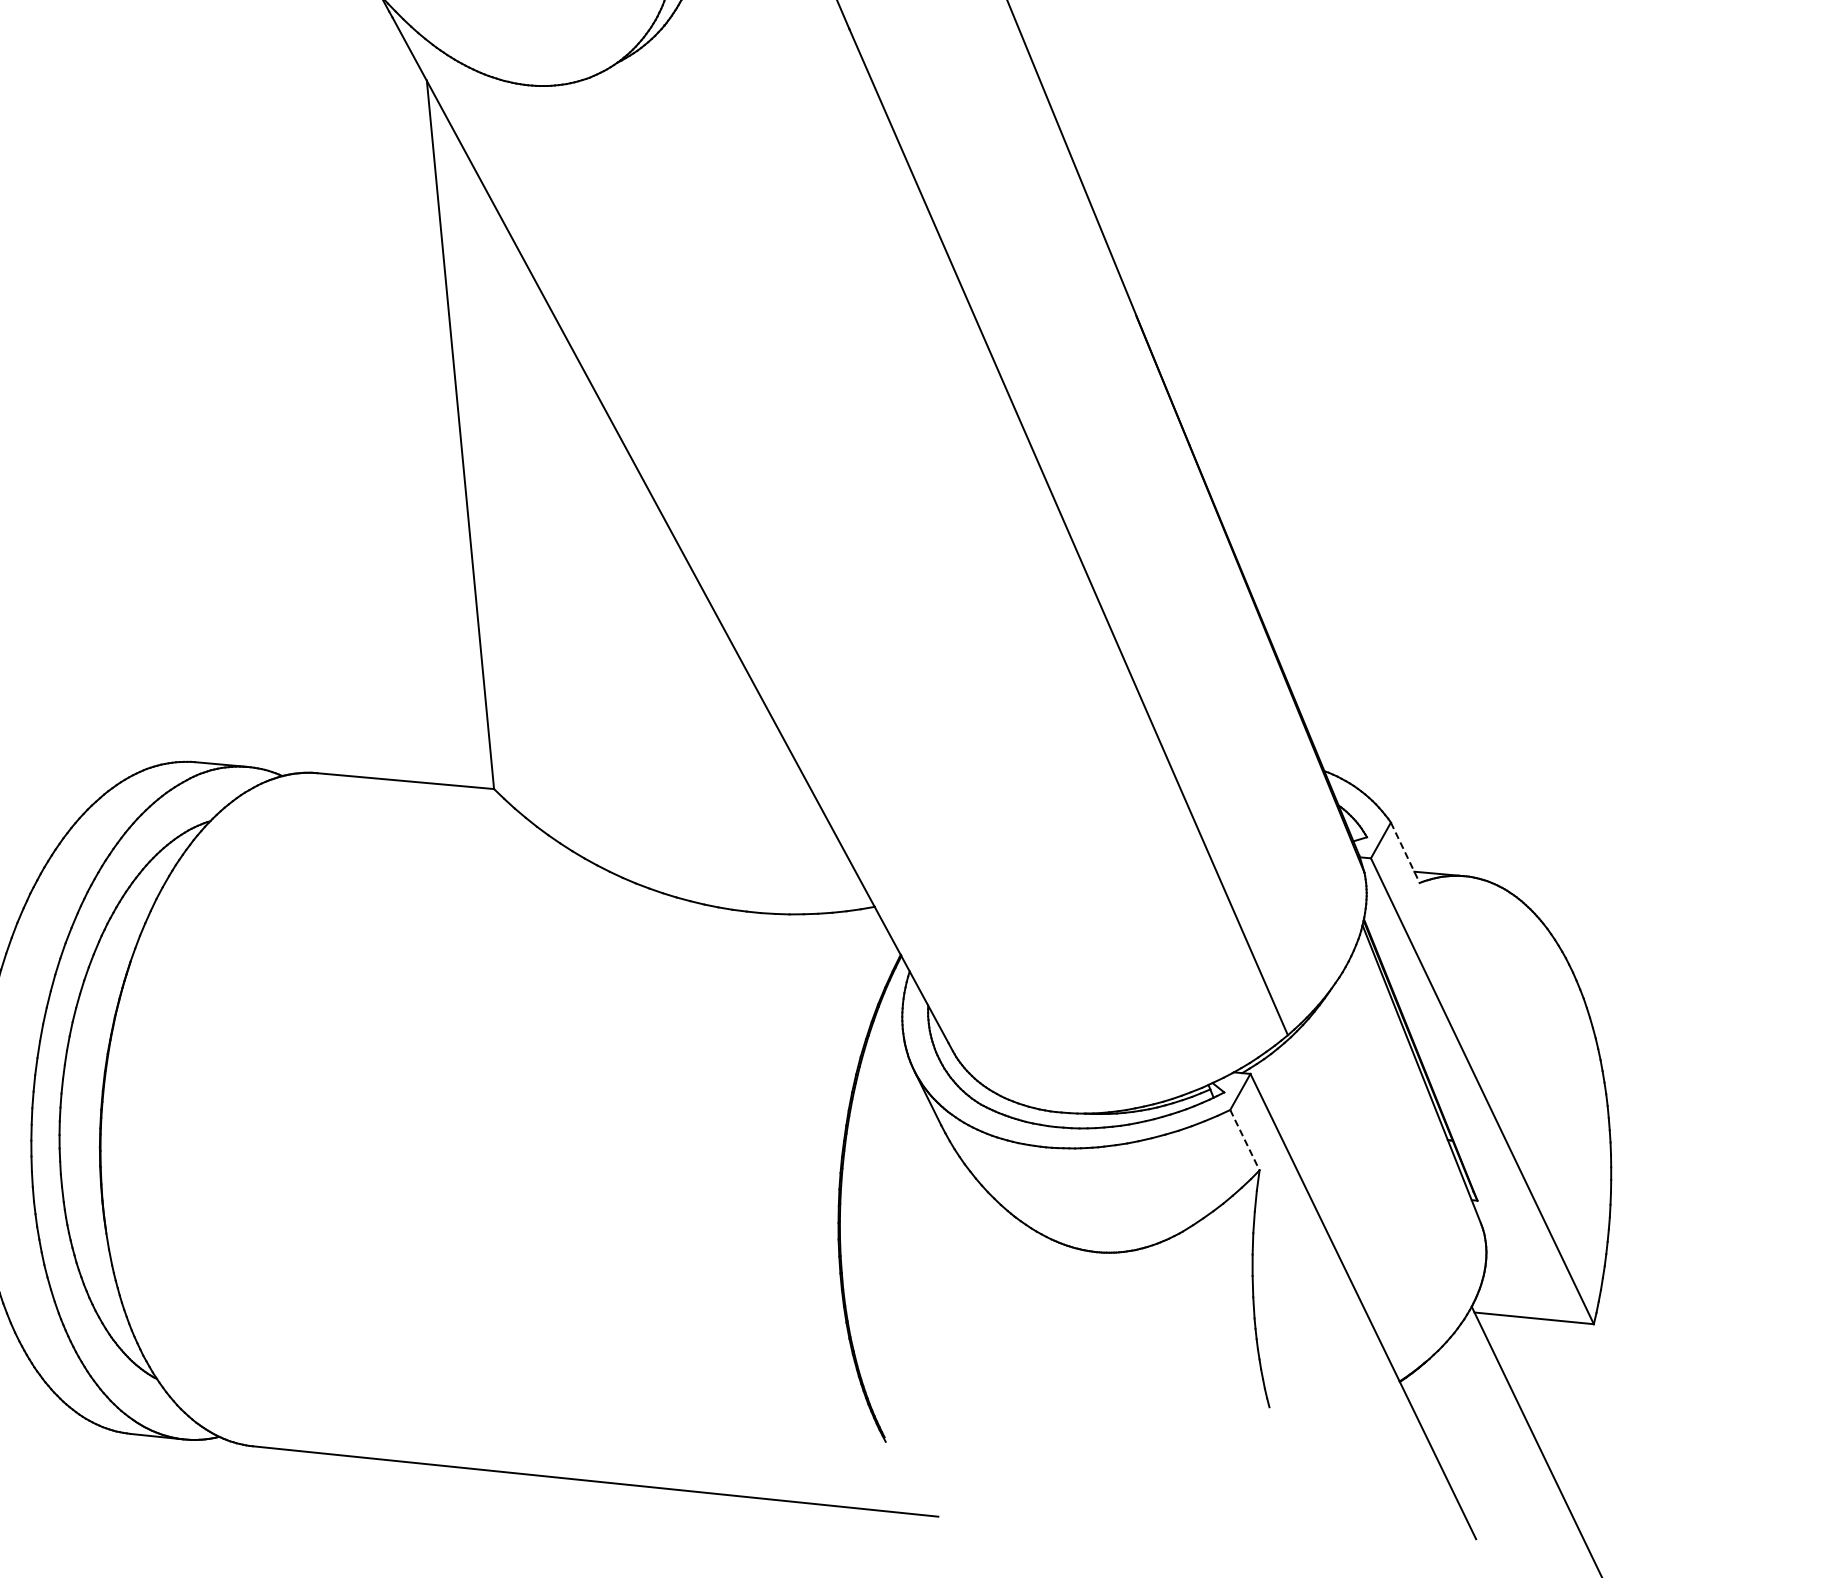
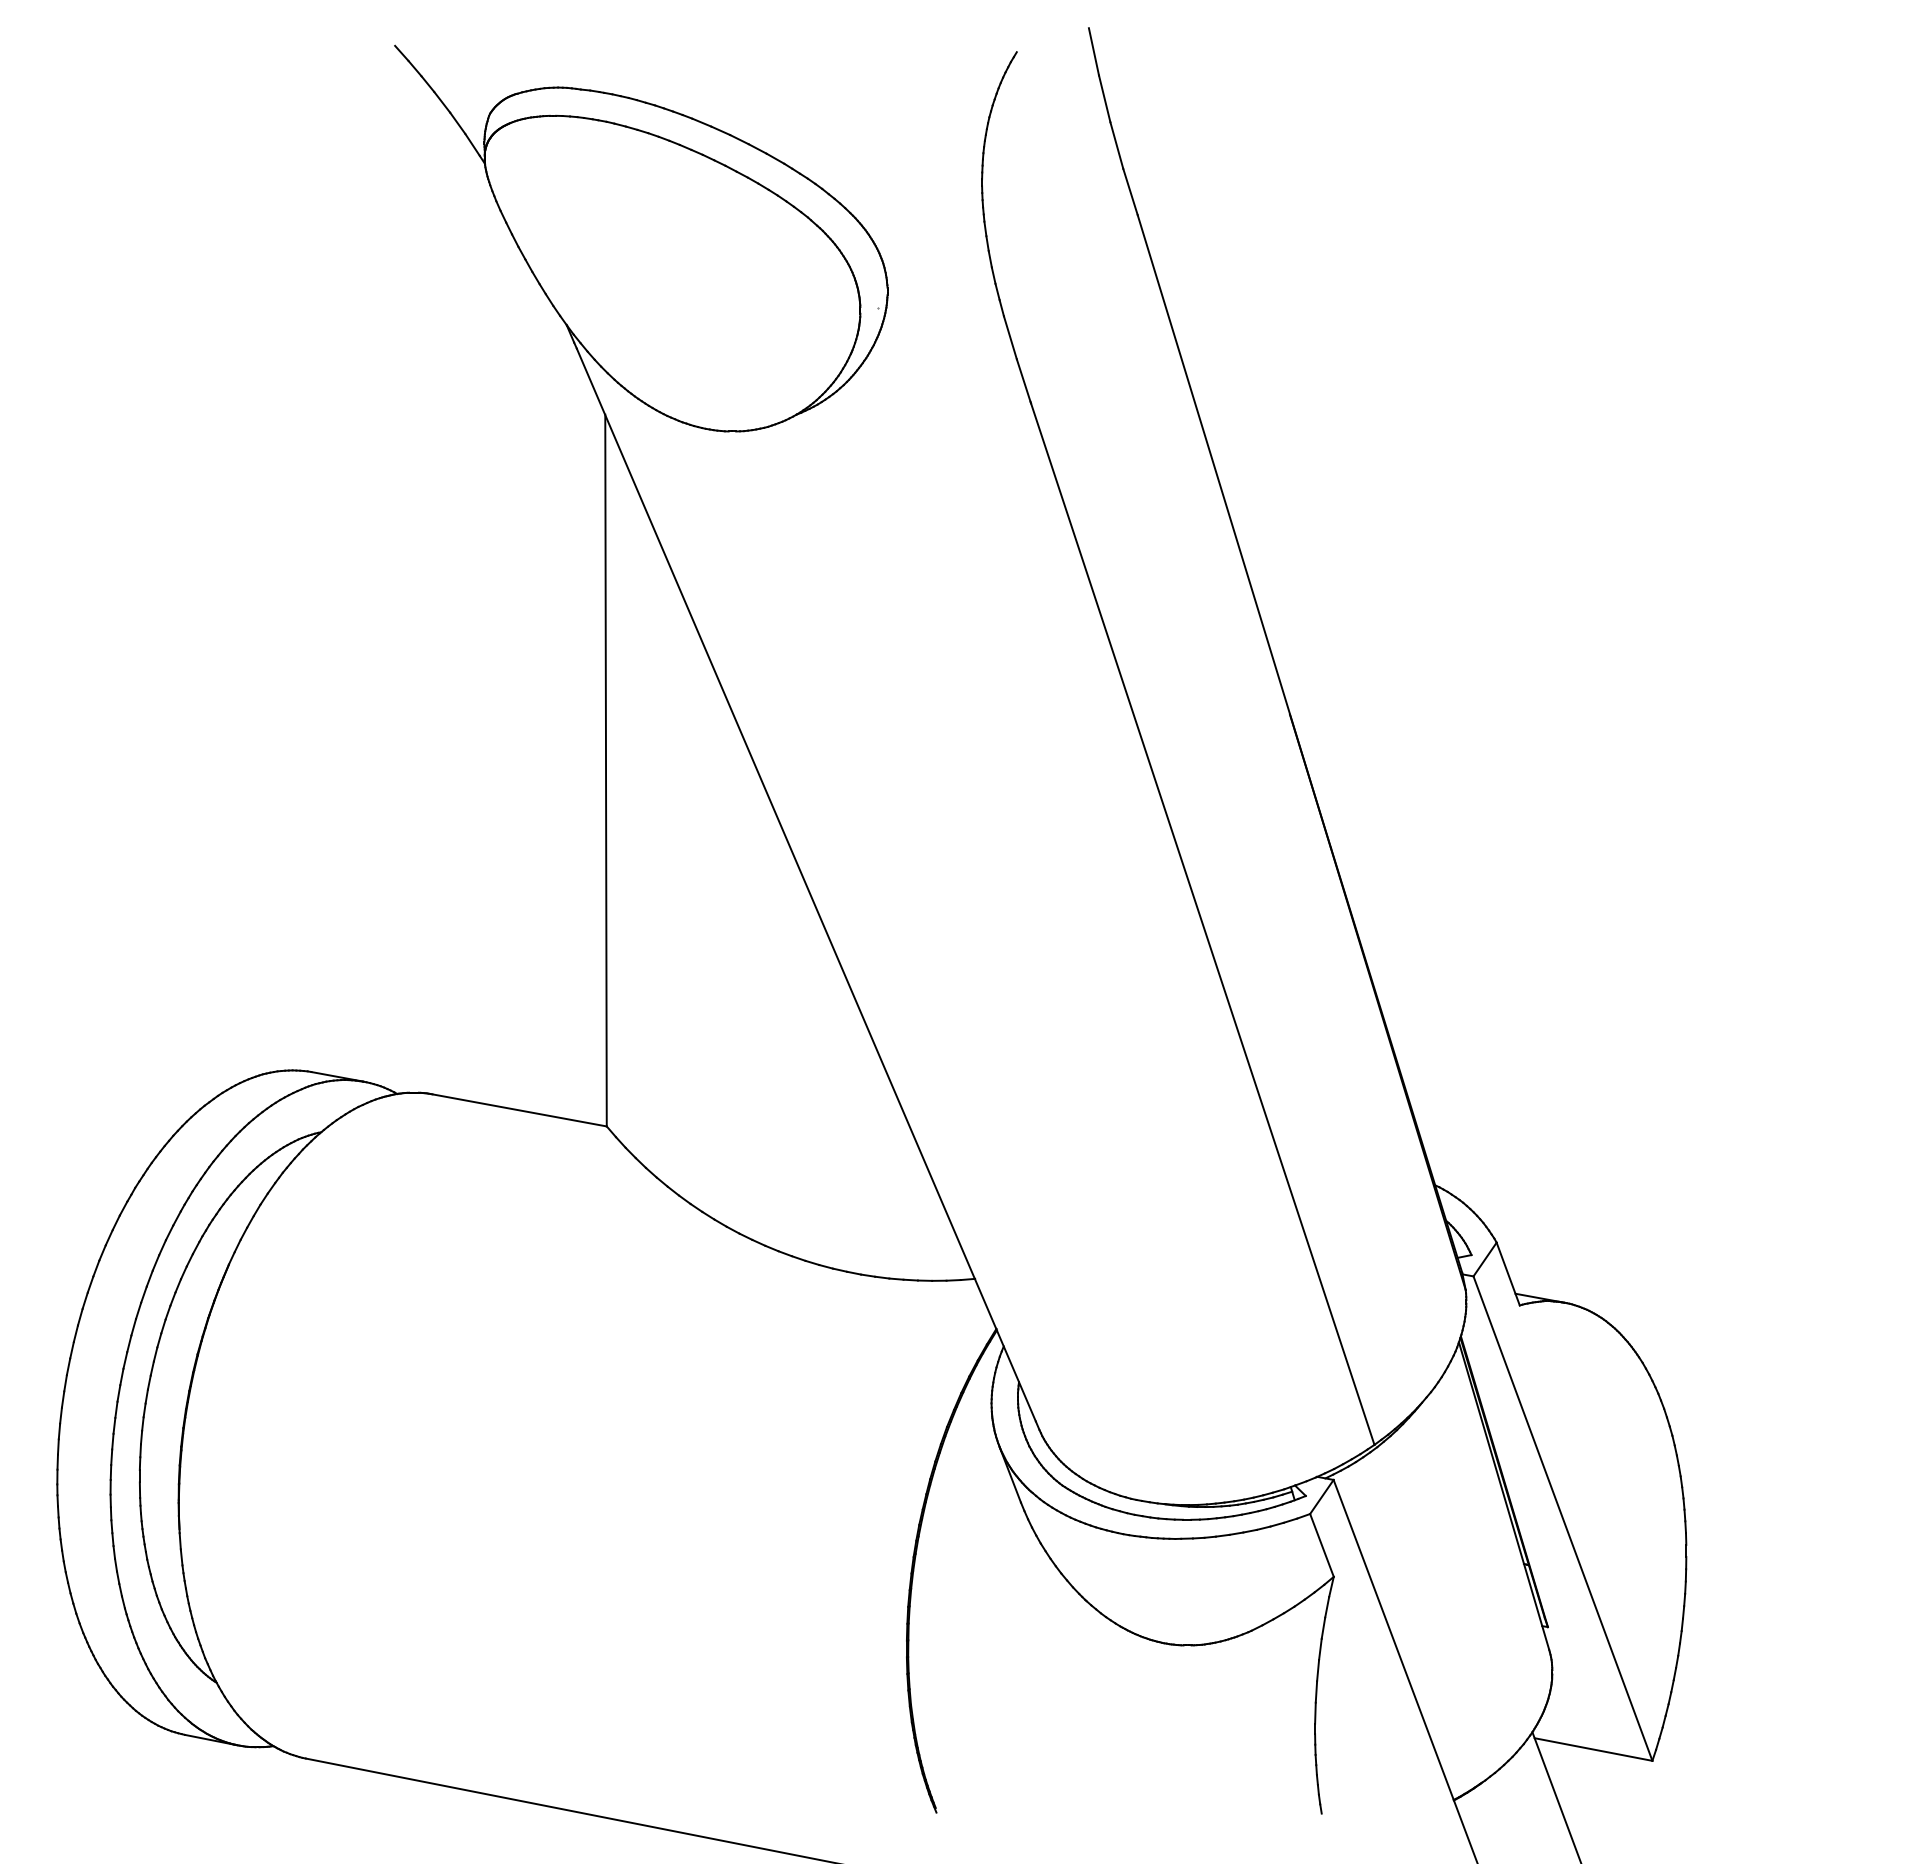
line: (1405, 853) -> (1508, 1274), dashed -> solid
line: (1244, 1140) -> (1321, 1545), dashed -> solid

